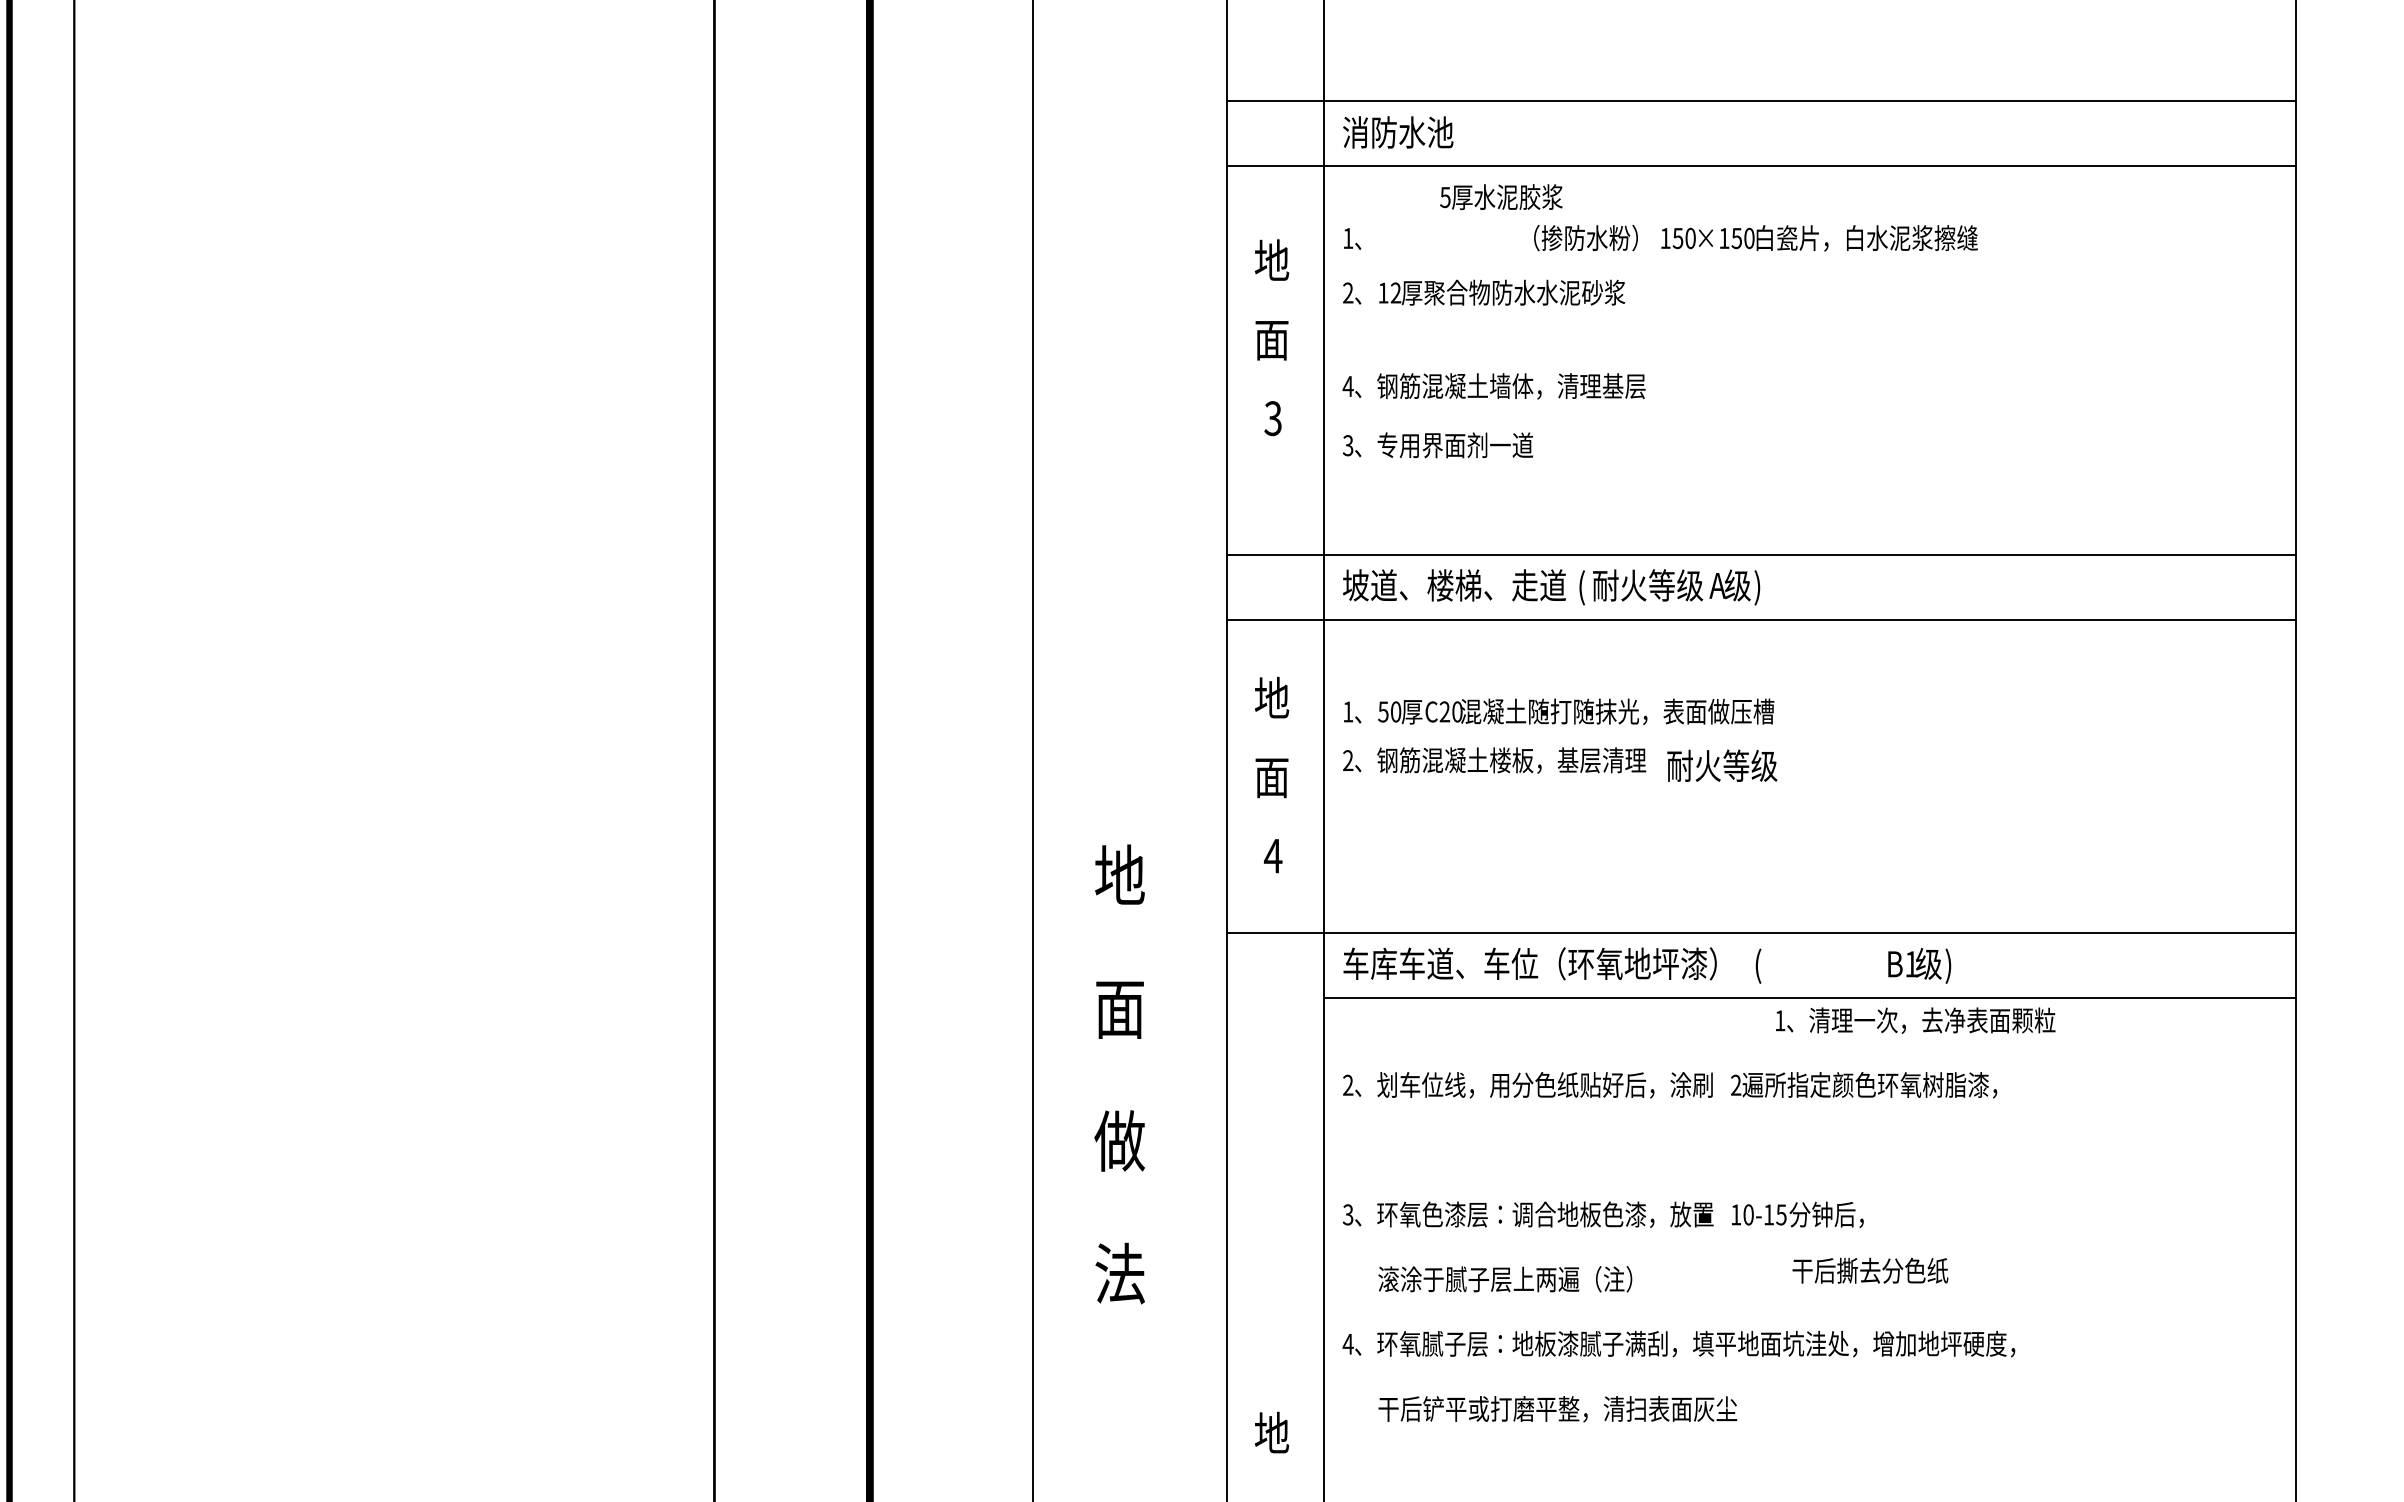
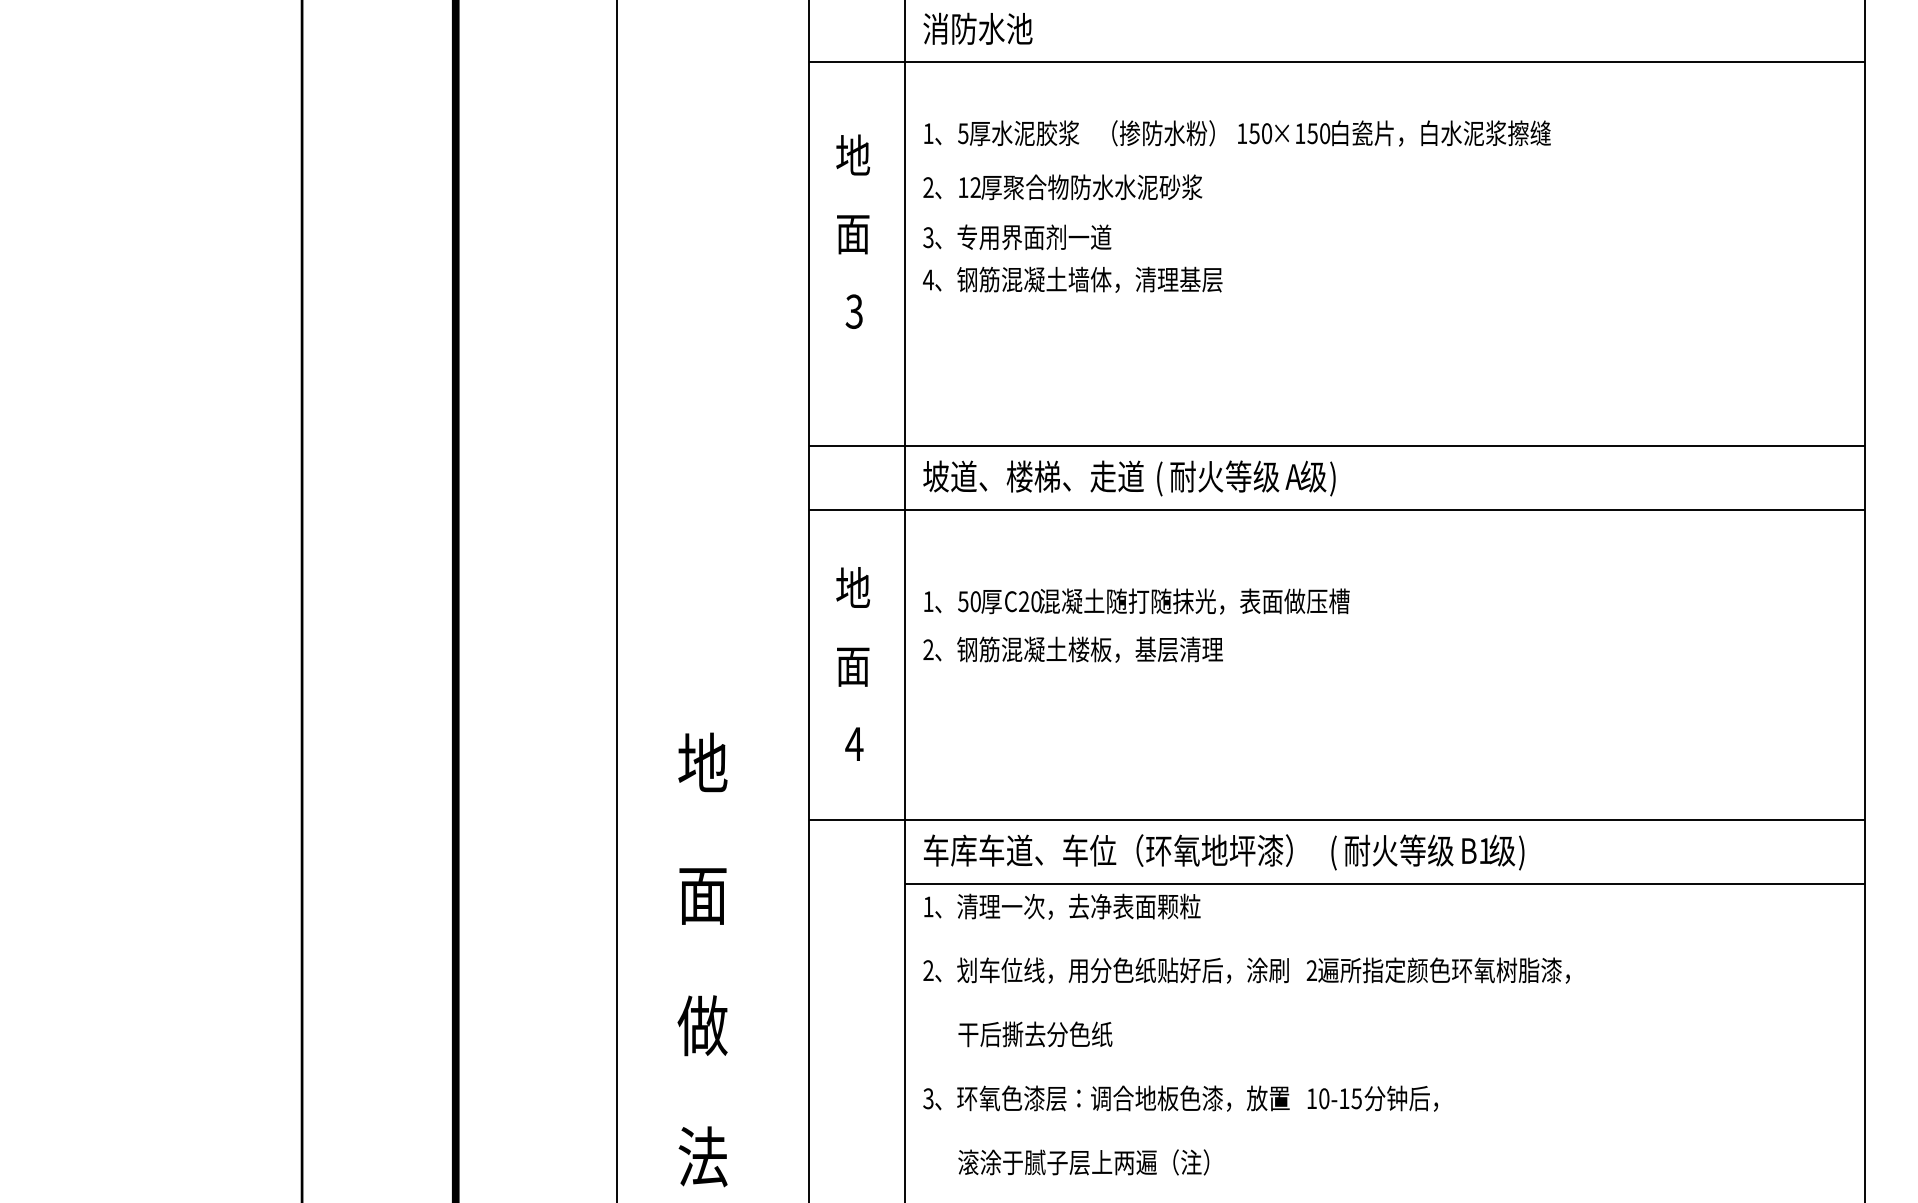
text: (1501, 196) -> (1018, 132), moved
text: (1438, 445) -> (1017, 237), moved
text: (1722, 765) -> (1399, 850), moved
text: (1915, 1020) -> (1062, 906), moved
text: (1870, 1270) -> (1035, 1034), moved

